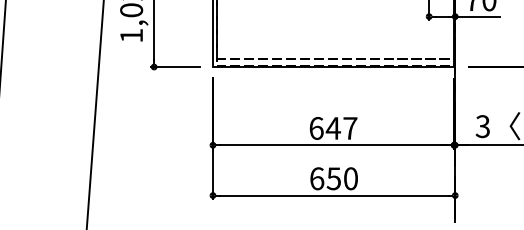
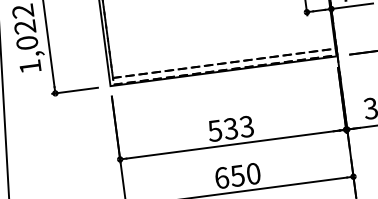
text: (333, 128) -> (231, 128), 647 -> 533

